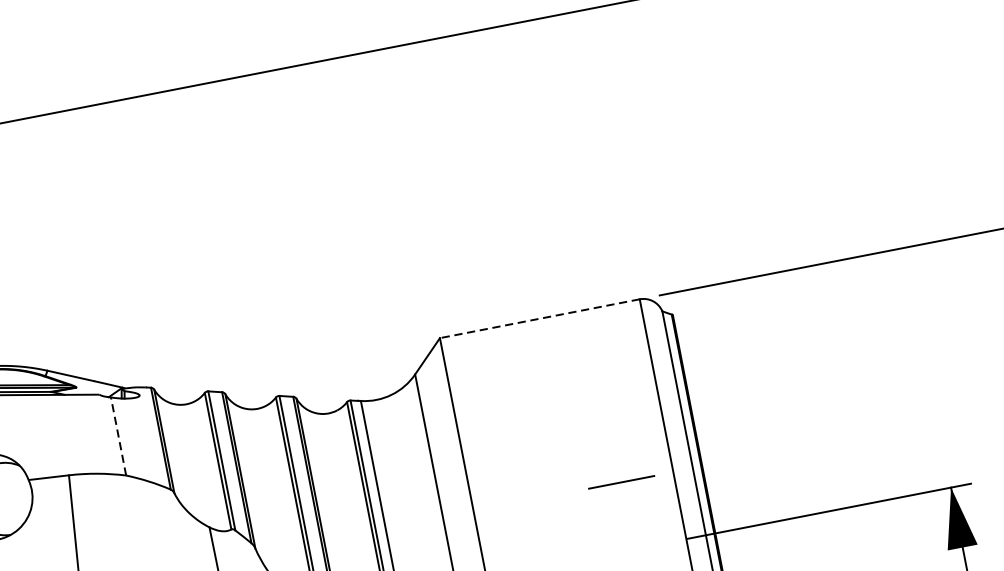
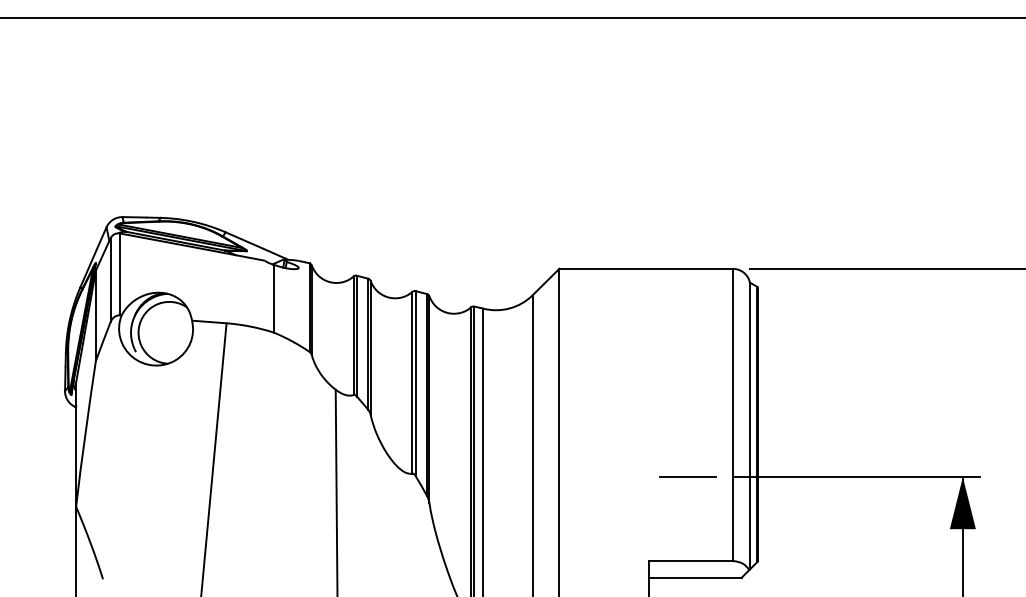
line: (540, 318) -> (646, 268), dashed -> solid
line: (118, 436) -> (274, 298), dashed -> solid
line: (620, 481) -> (687, 476), moved

